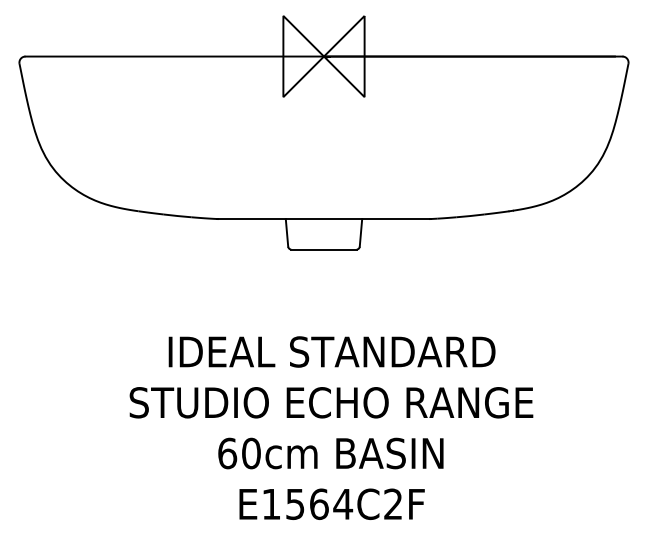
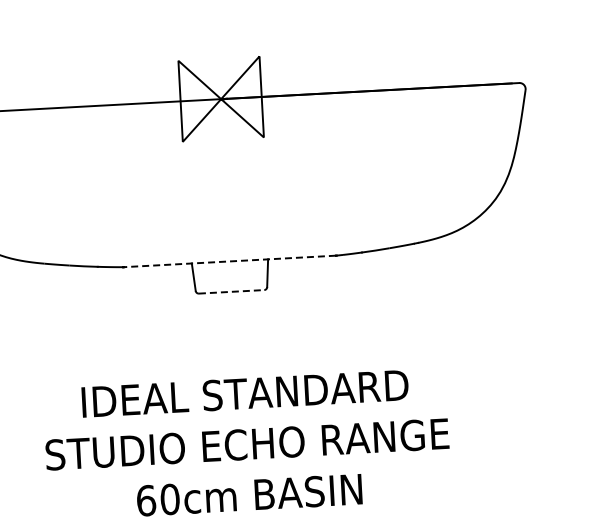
line: (323, 219) -> (229, 261), solid -> dashed
line: (324, 249) -> (232, 291), solid -> dashed

